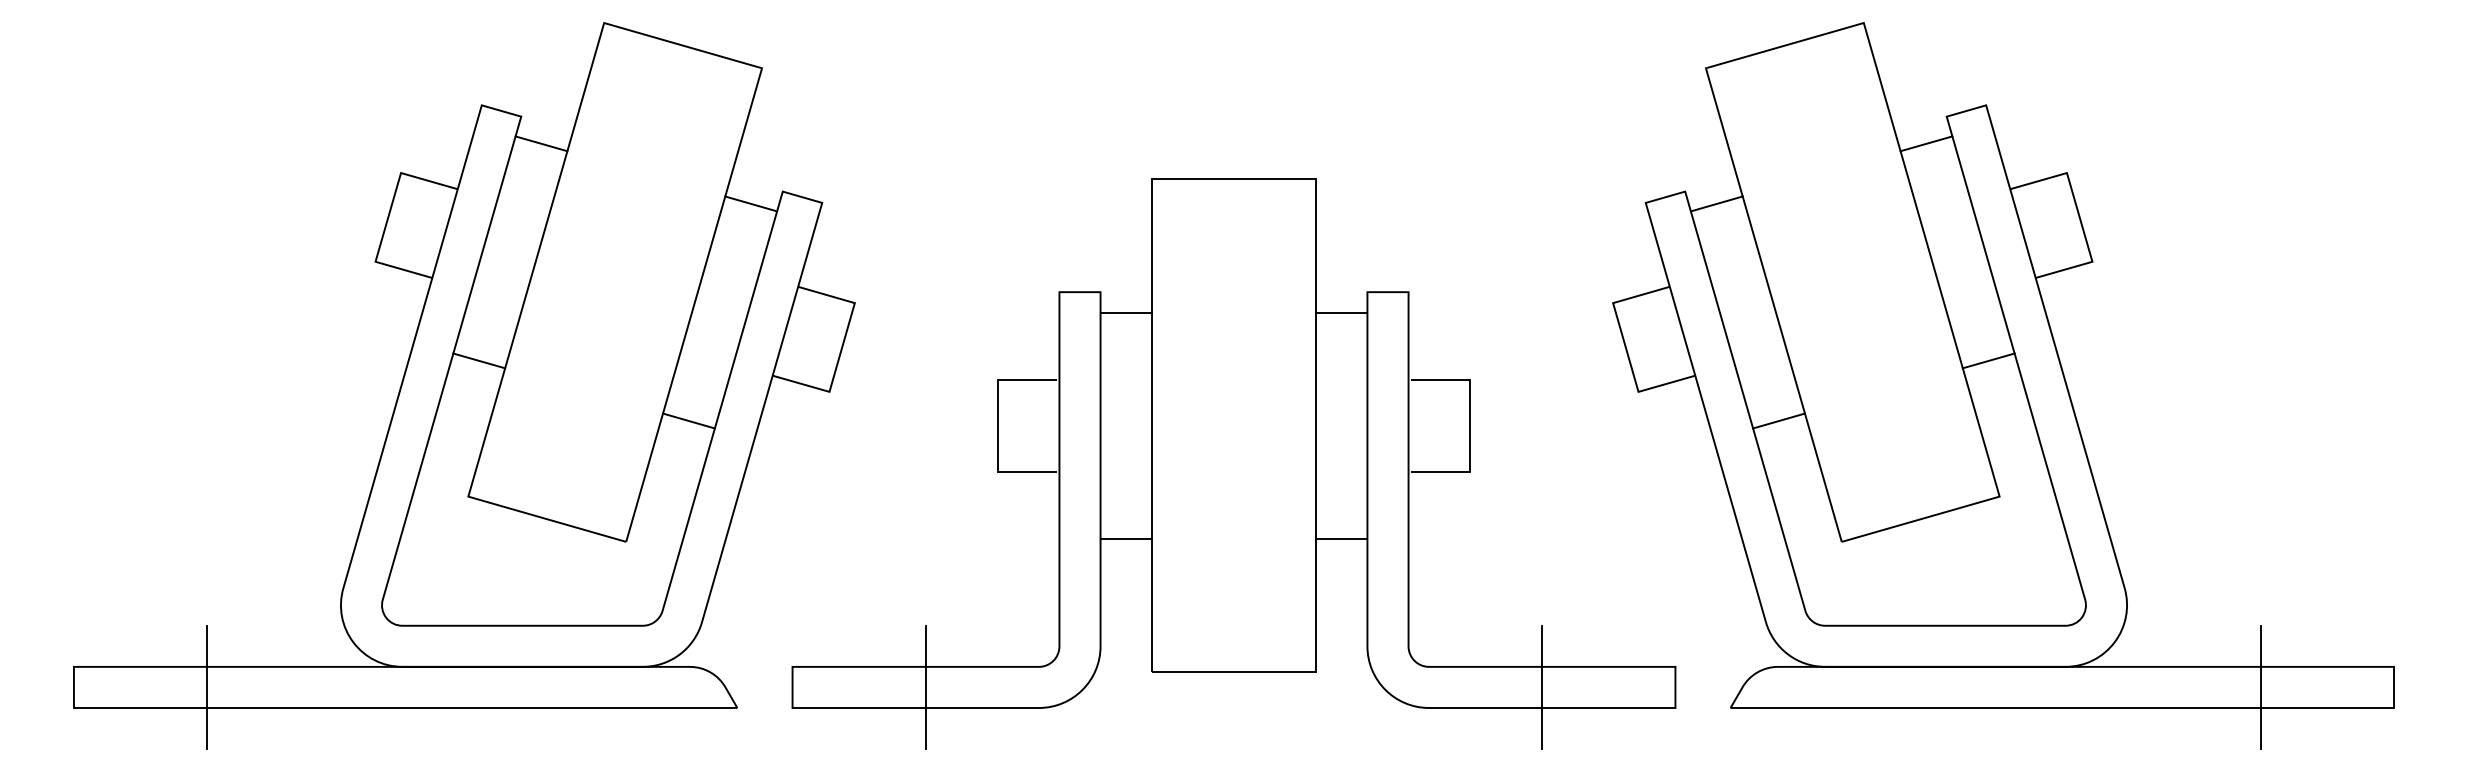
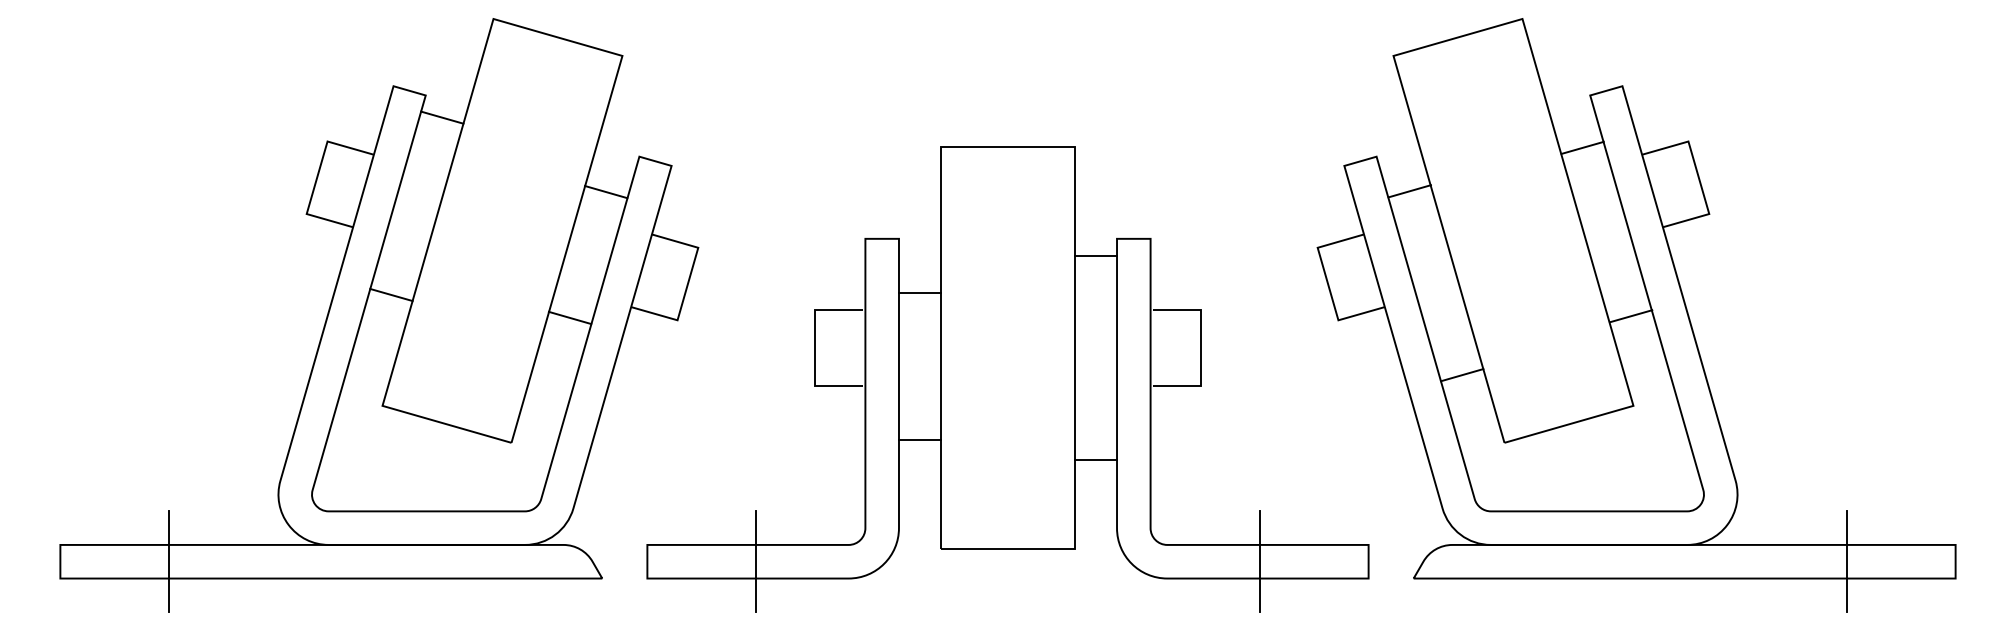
line: (1926, 143) -> (1582, 147), moved
line: (751, 203) -> (606, 191), moved
line: (1716, 203) -> (1409, 190), moved
line: (1125, 312) -> (919, 293), moved
line: (1988, 360) -> (1630, 315), moved
line: (688, 420) -> (569, 317), moved
line: (1778, 420) -> (1461, 374), moved
line: (1341, 538) -> (1095, 459), moved

